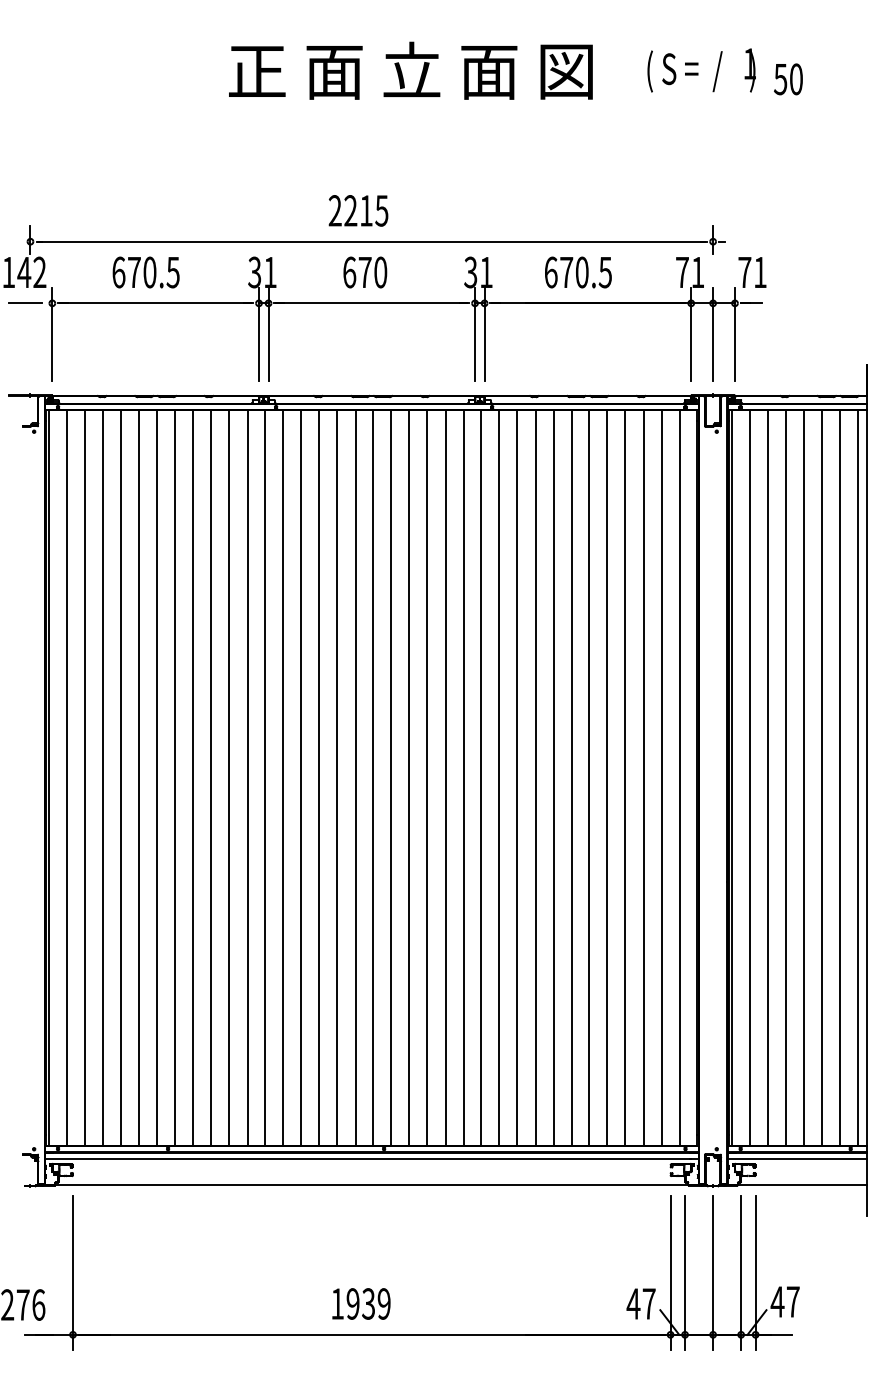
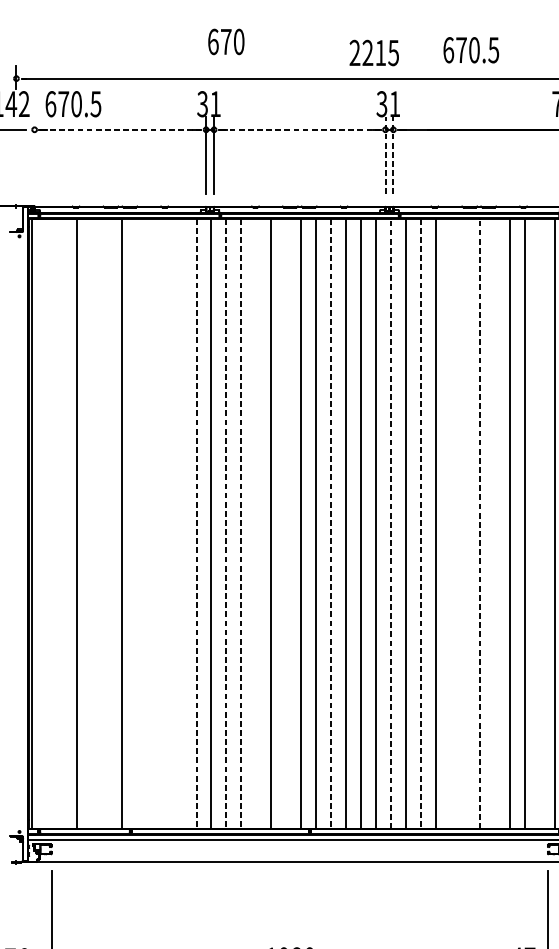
text: (358, 210) -> (374, 52), moved
text: (145, 272) -> (72, 104), moved
text: (365, 272) -> (226, 41), moved
text: (578, 272) -> (471, 50), moved
line: (155, 303) -> (120, 129), solid -> dashed
line: (371, 303) -> (299, 129), solid -> dashed
line: (52, 334) -> (34, 155), removed
line: (475, 334) -> (385, 155), solid -> dashed
line: (484, 334) -> (393, 155), solid -> dashed
line: (67, 777) -> (47, 523), removed
line: (85, 777) -> (62, 523), removed
line: (121, 777) -> (92, 523), removed
line: (139, 777) -> (106, 523), removed
line: (175, 777) -> (136, 523), removed
line: (193, 777) -> (151, 523), removed
line: (211, 777) -> (166, 523), removed
line: (229, 777) -> (181, 523), removed
line: (319, 777) -> (256, 523), removed
line: (355, 777) -> (286, 523), removed
line: (553, 777) -> (450, 523), removed
line: (571, 777) -> (465, 523), removed
line: (607, 777) -> (495, 523), removed
line: (661, 777) -> (540, 523), removed
line: (247, 778) -> (196, 524), solid -> dashed
line: (283, 778) -> (226, 524), solid -> dashed
line: (301, 778) -> (241, 524), solid -> dashed
line: (409, 778) -> (331, 524), solid -> dashed
line: (481, 778) -> (390, 524), solid -> dashed
line: (517, 778) -> (420, 524), solid -> dashed
line: (589, 778) -> (480, 524), solid -> dashed

